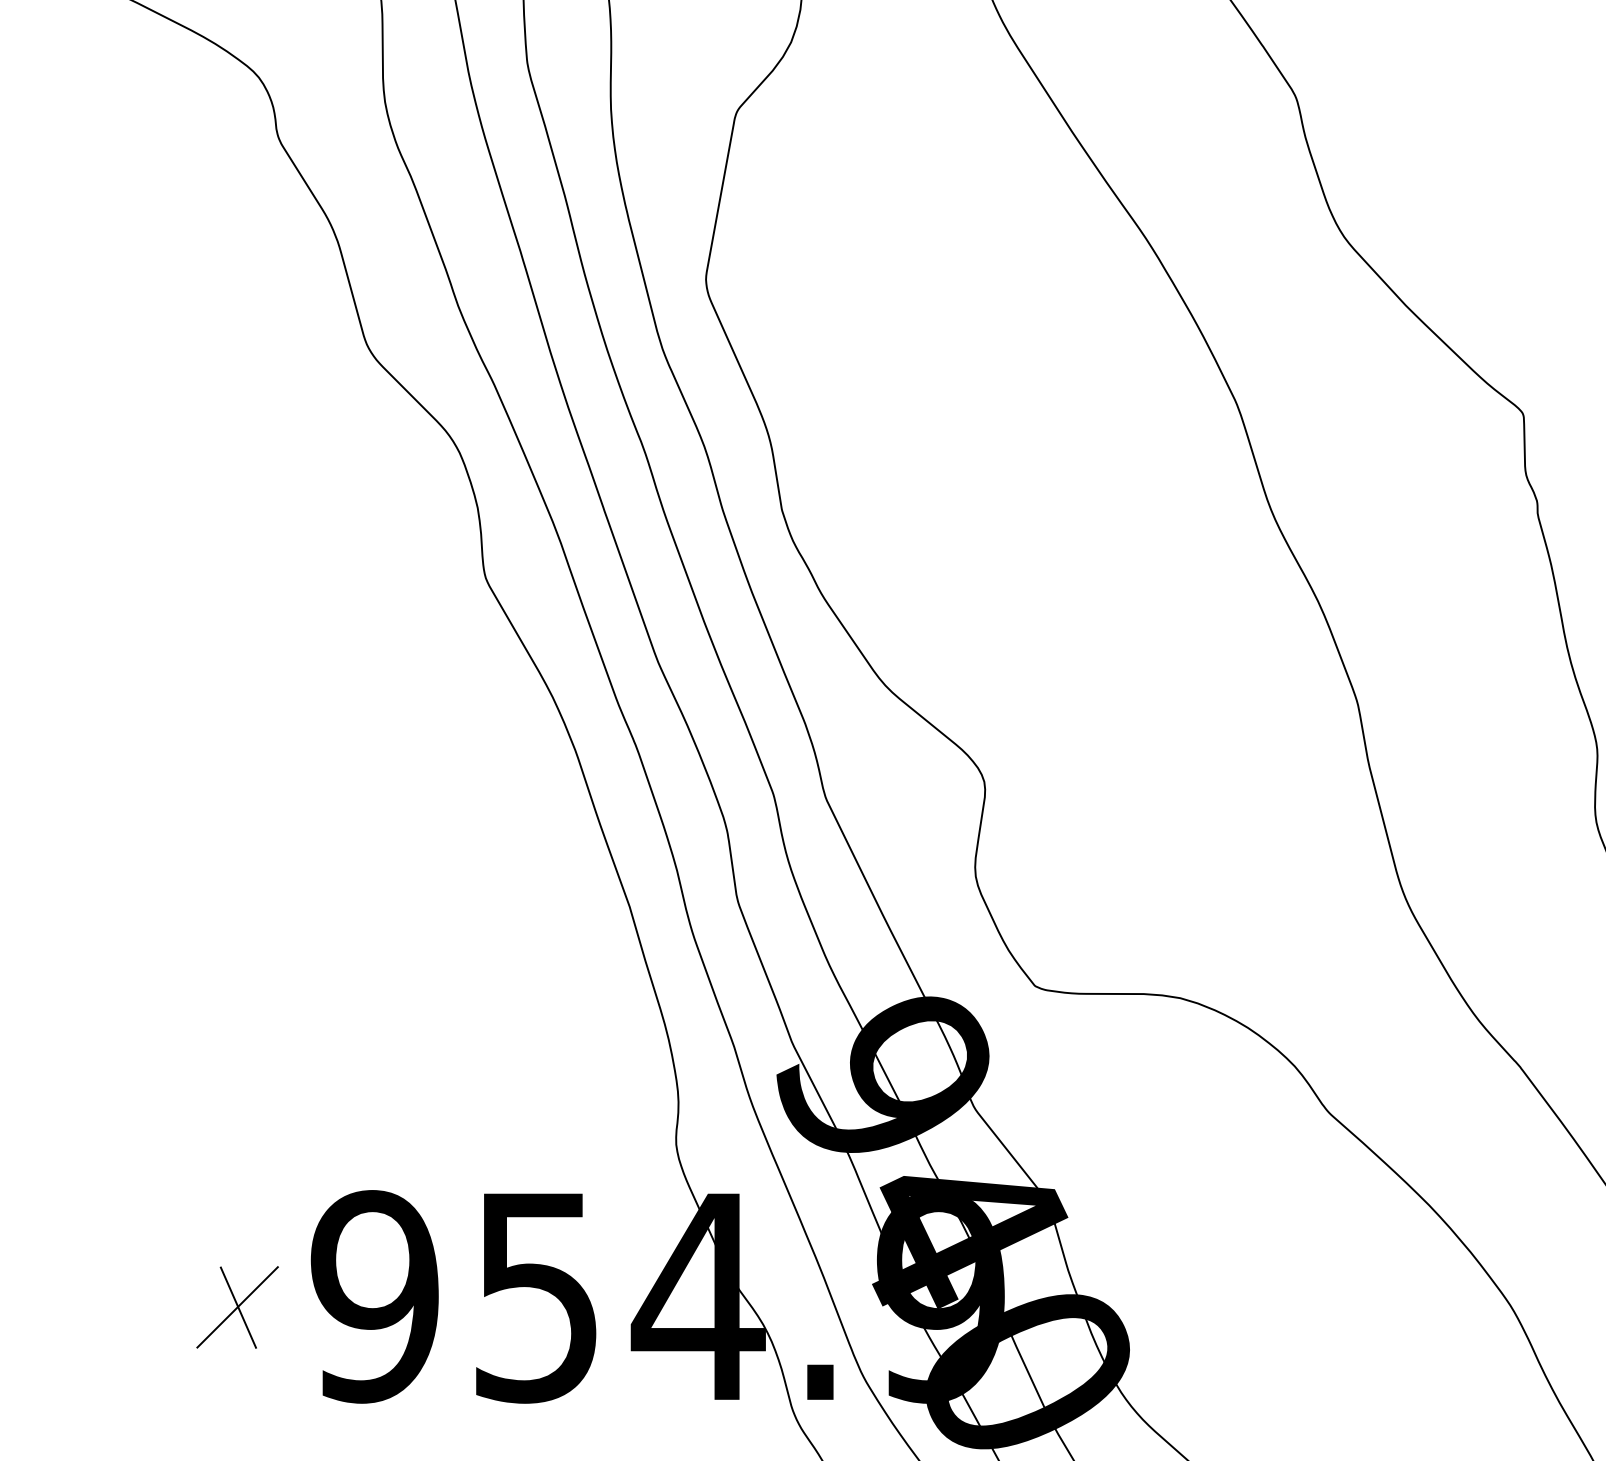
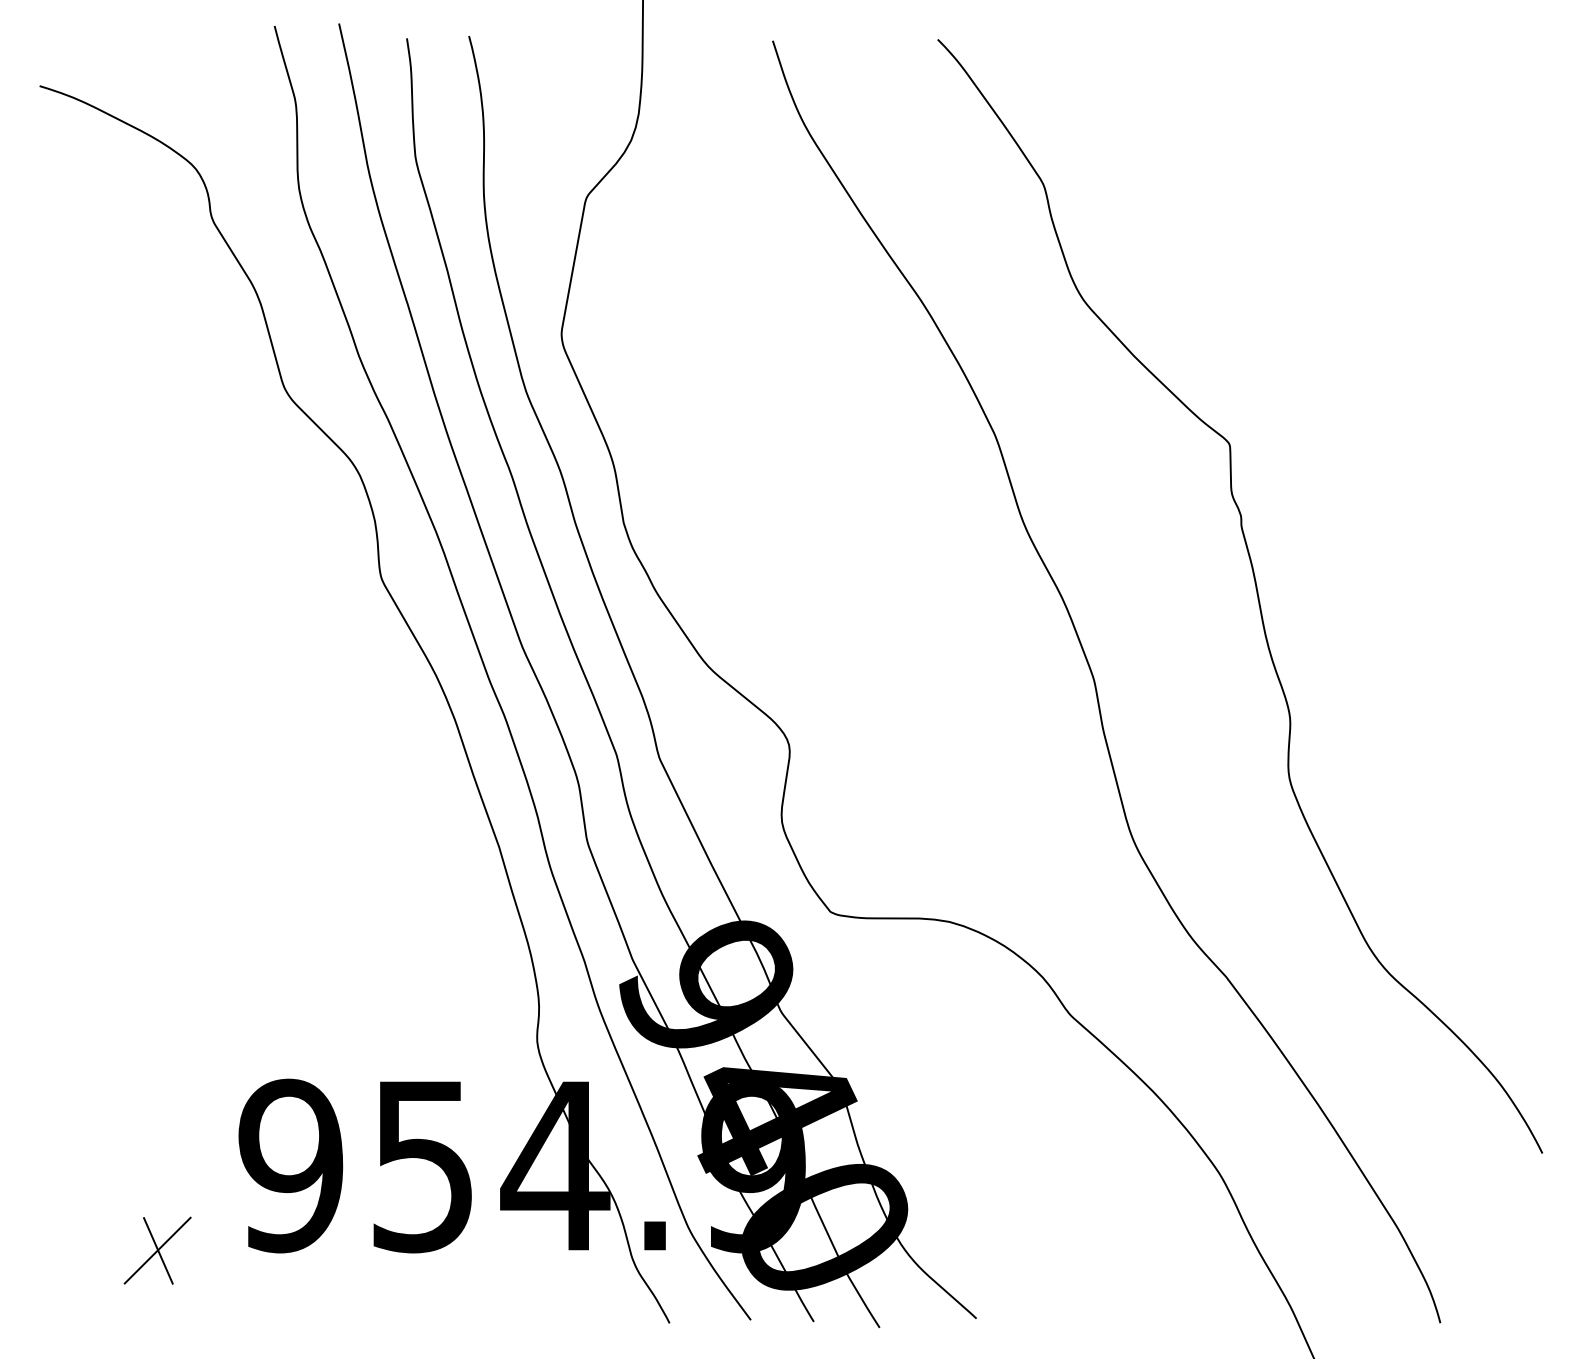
part: (237, 1307) -> (157, 1250), moved

